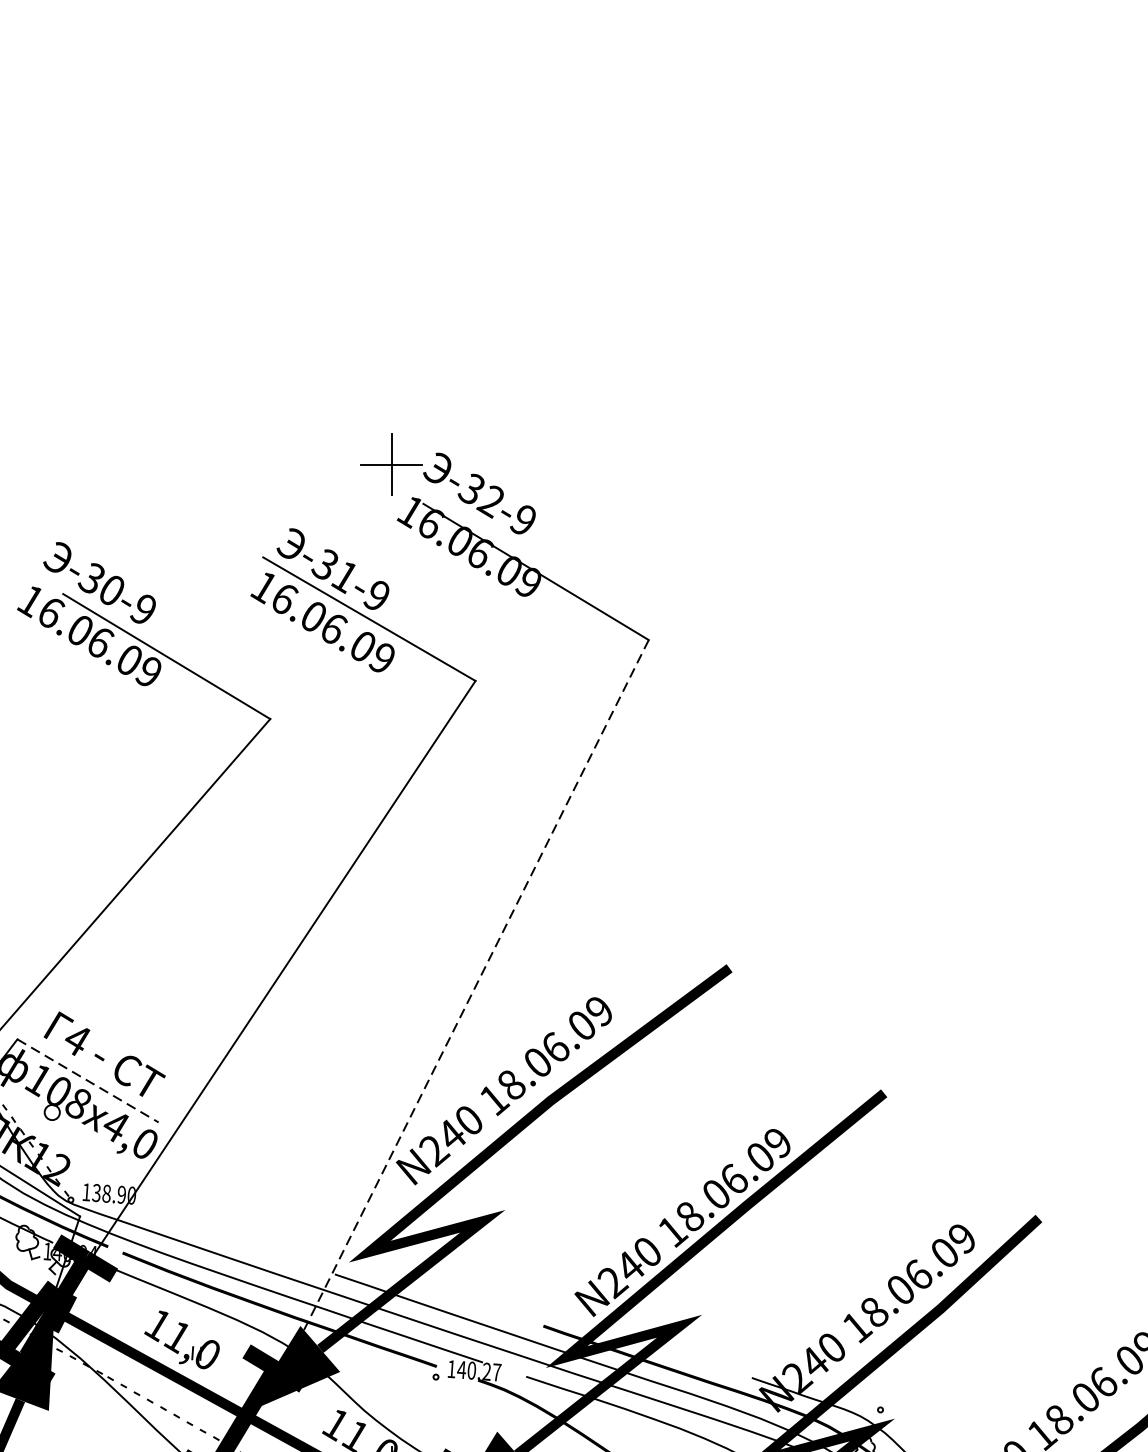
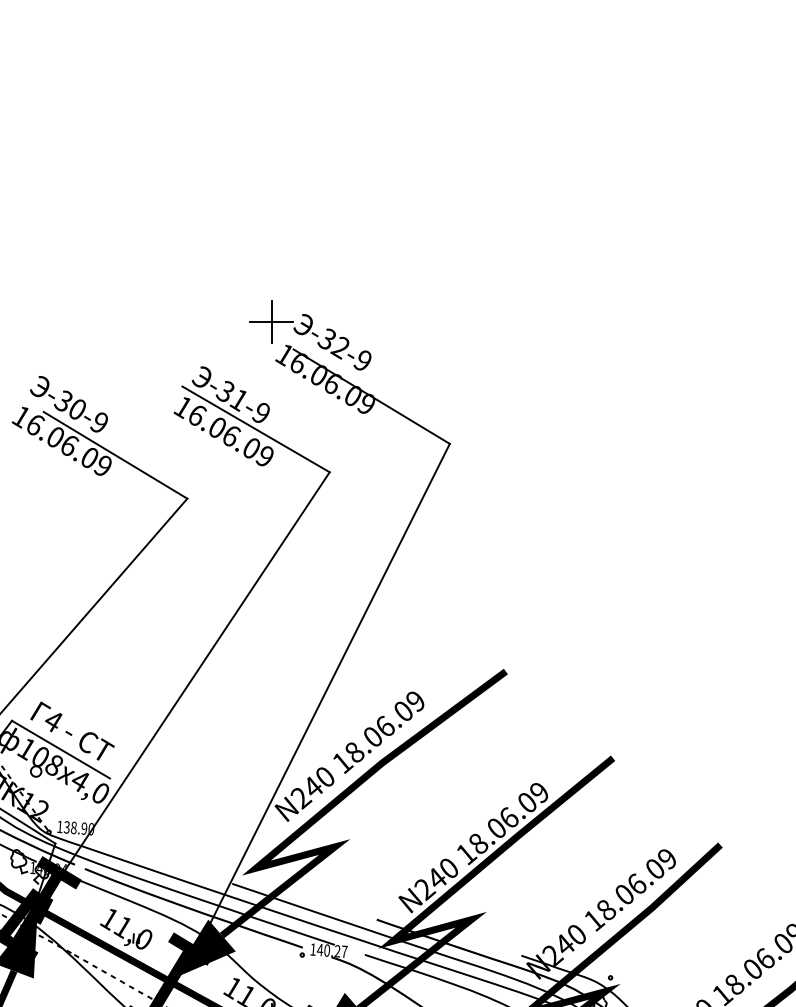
line: (463, 1011) -> (321, 701), dashed -> solid
line: (87, 1080) -> (60, 749), dashed -> solid

